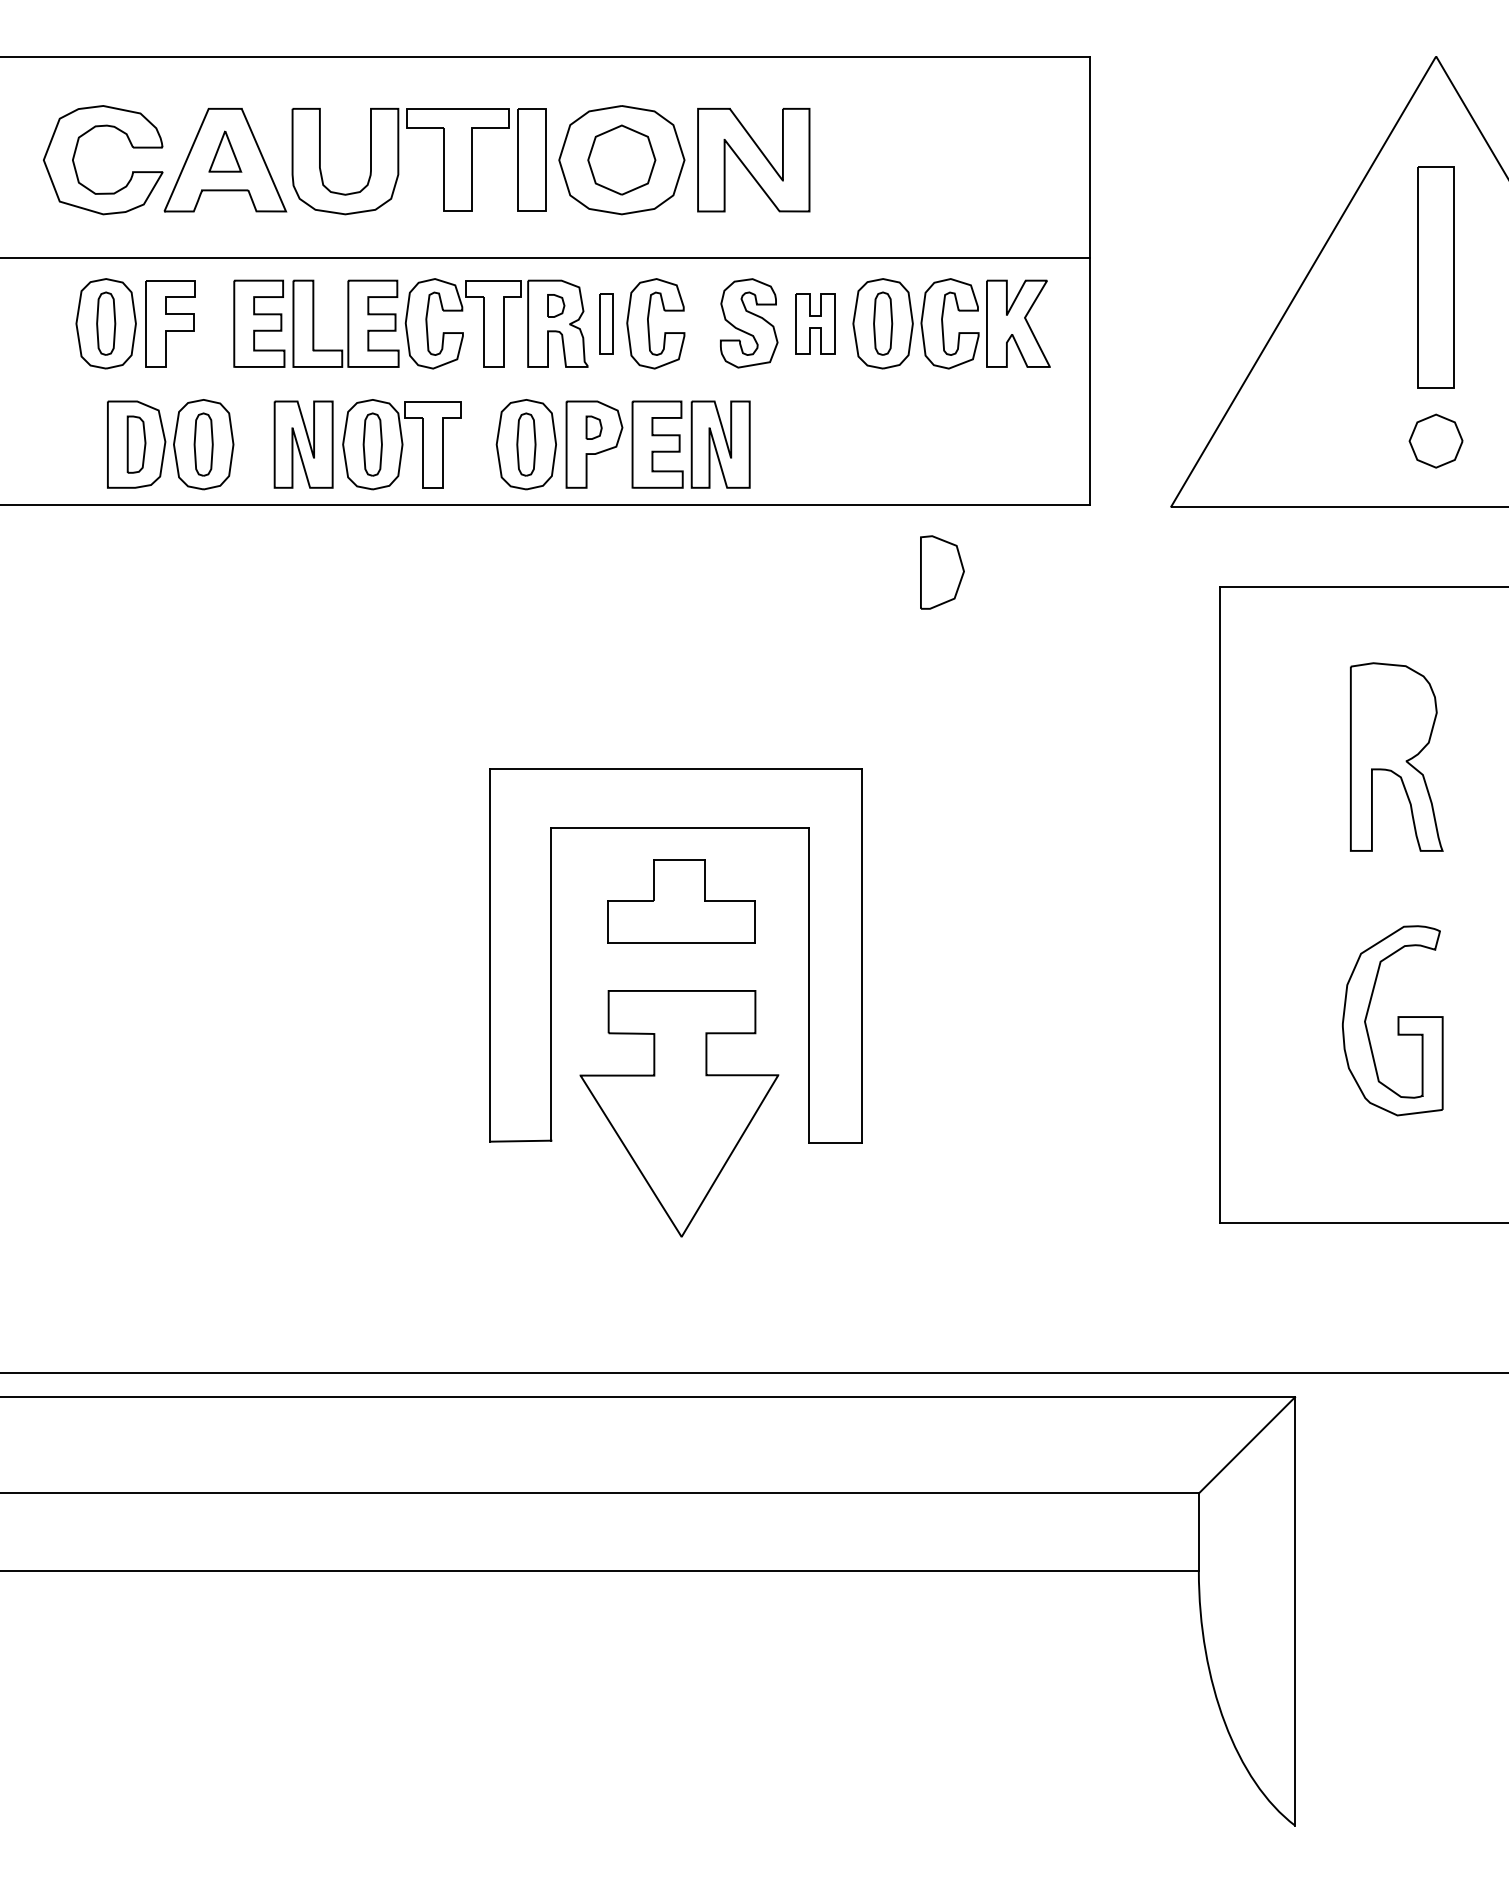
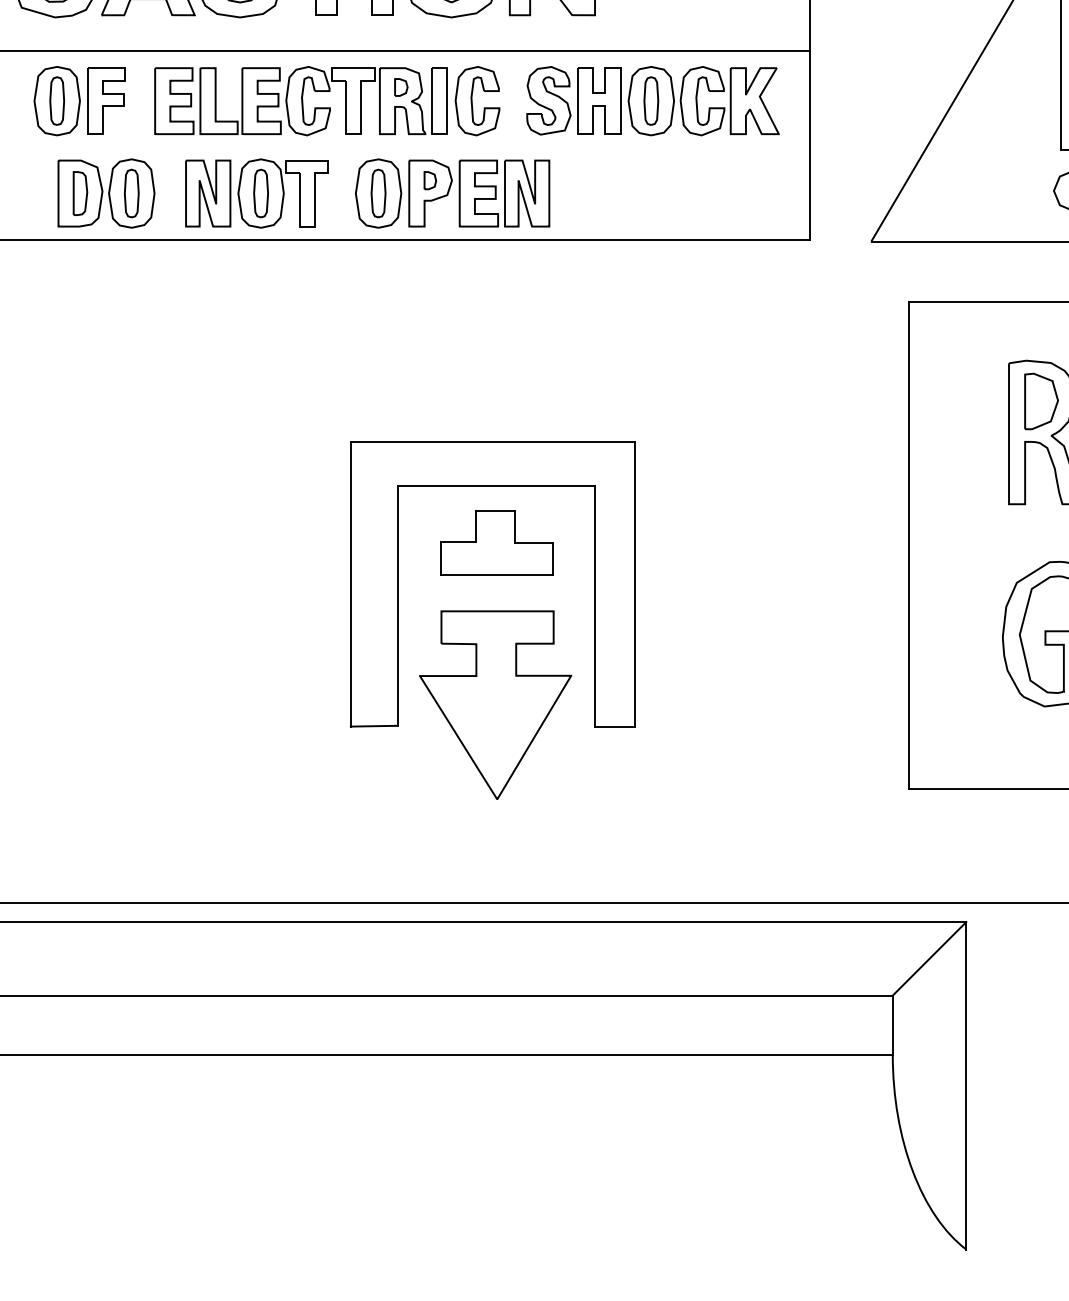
part: (606, 323) -> (439, 100), size x1.43
part: (814, 323) -> (598, 100), size x1.43
part: (942, 572) -> (1041, 401), moved

